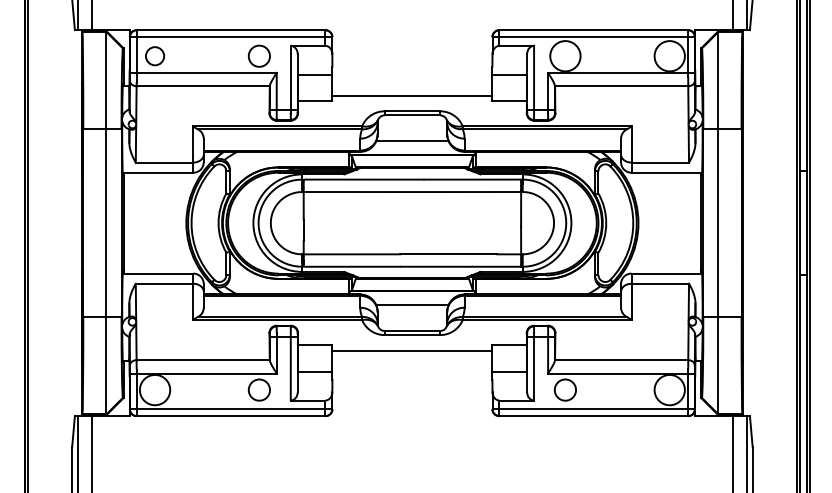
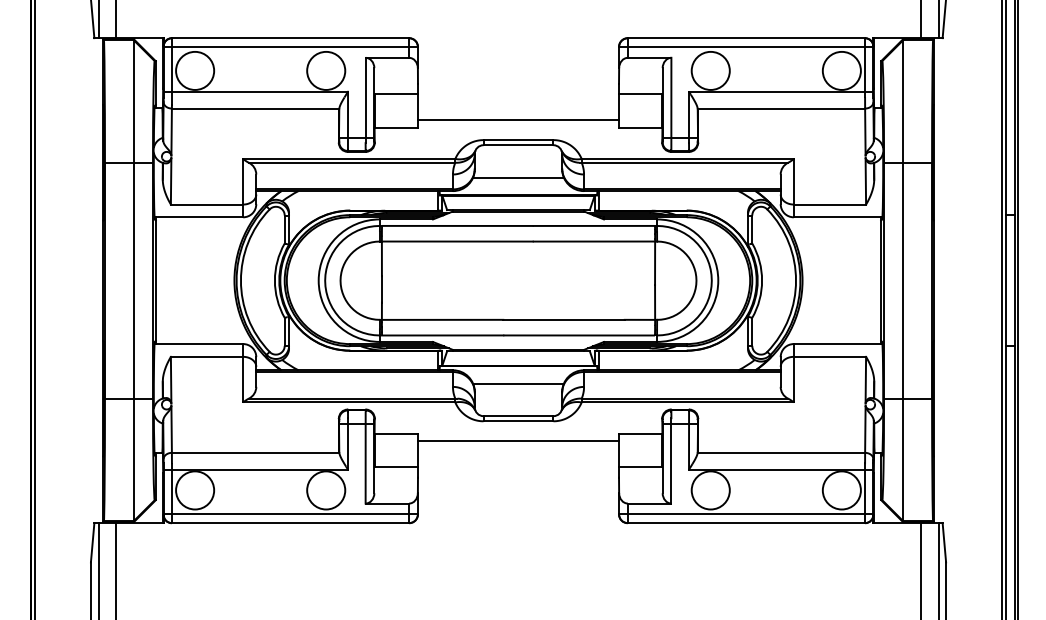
circle: (155, 55) -> (195, 70), size x1.67
circle: (259, 55) -> (326, 70), size x1.43
circle: (259, 390) -> (326, 490), size x1.43
circle: (565, 390) -> (710, 490), size x1.43

